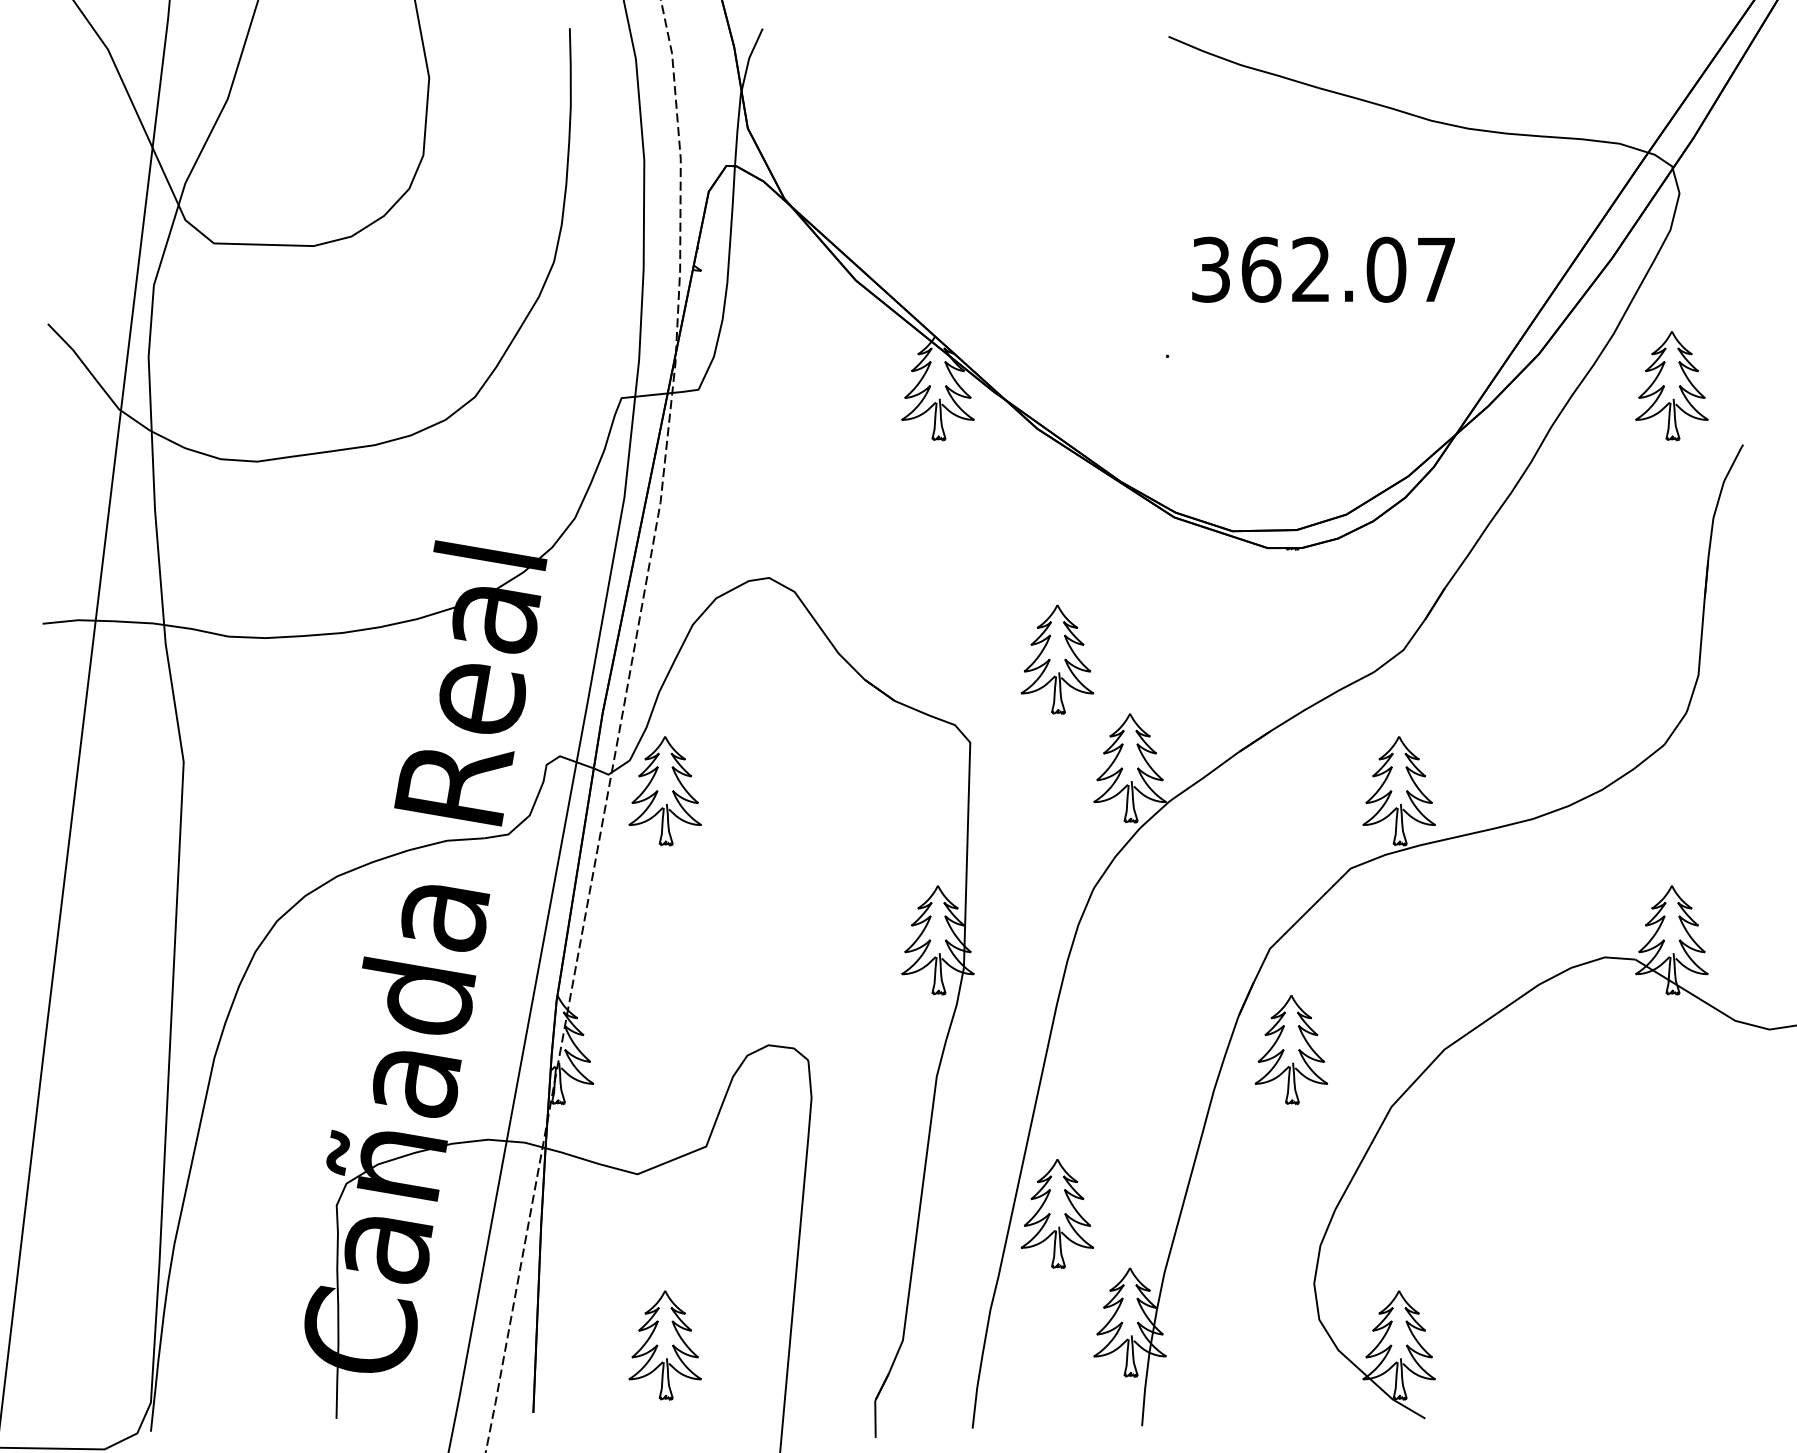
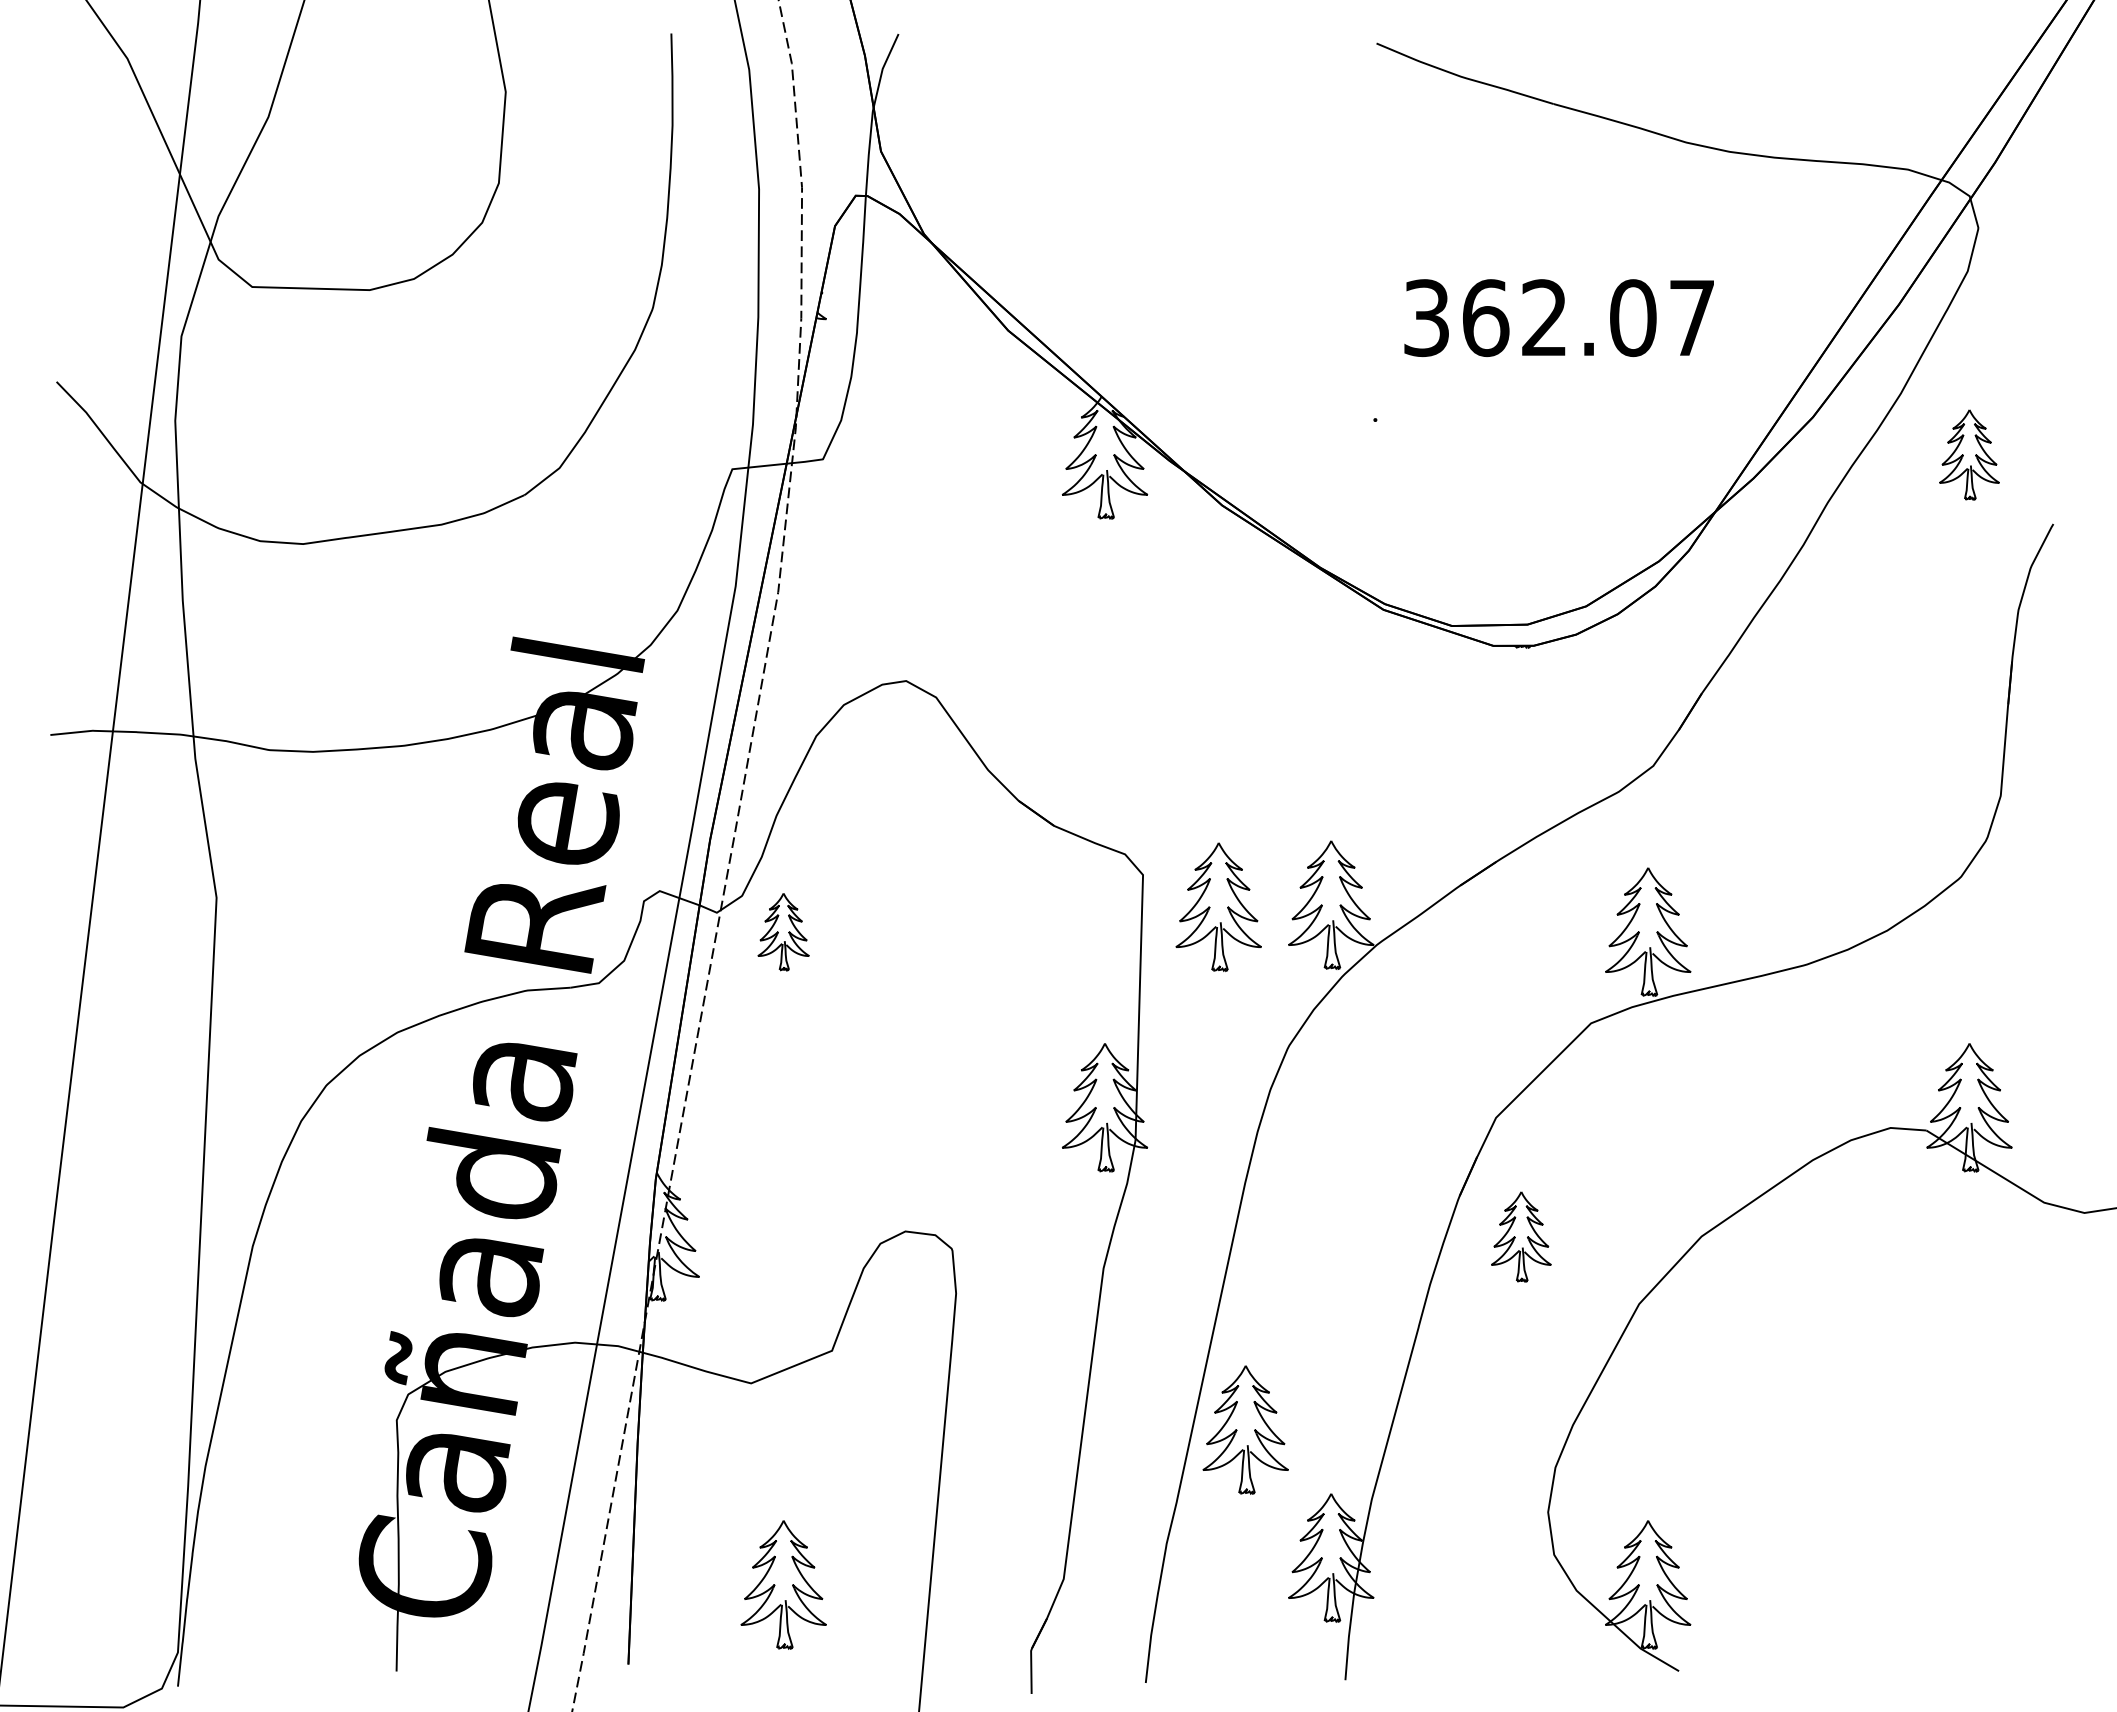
part: (1671, 385) -> (1969, 454), size x0.7
part: (1057, 659) -> (1218, 906), moved
part: (665, 790) -> (783, 931), size x0.6
part: (1291, 1049) -> (1521, 1236), size x0.7

